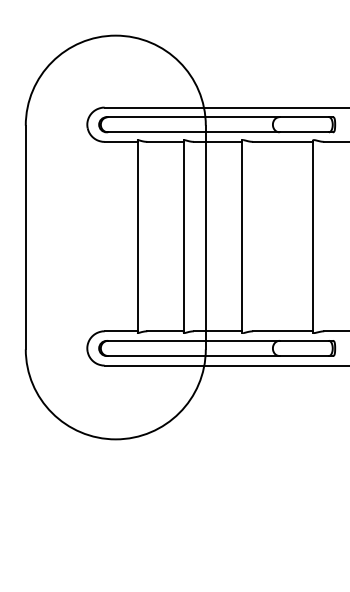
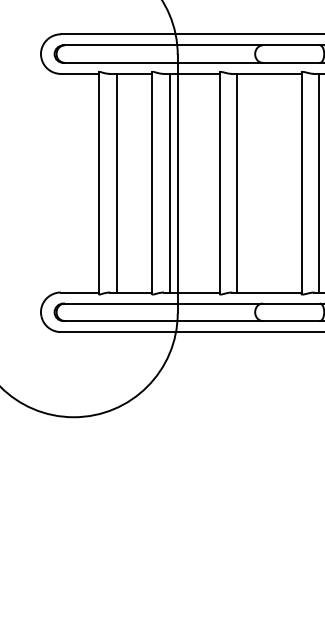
line: (152, 236) -> (116, 183), added
line: (199, 236) -> (170, 183), added
line: (257, 236) -> (237, 183), added
line: (328, 236) -> (319, 183), added

